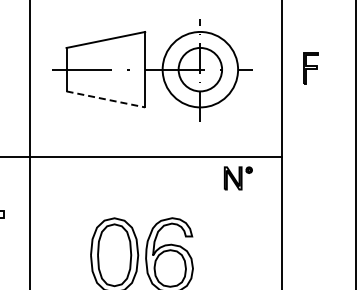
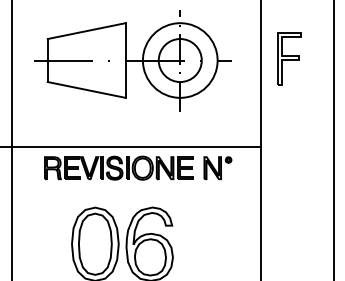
part: (310, 67) -> (289, 58), size x1.67
line: (106, 99) -> (87, 90), dashed -> solid
part: (137, 177) -> (118, 167), added

